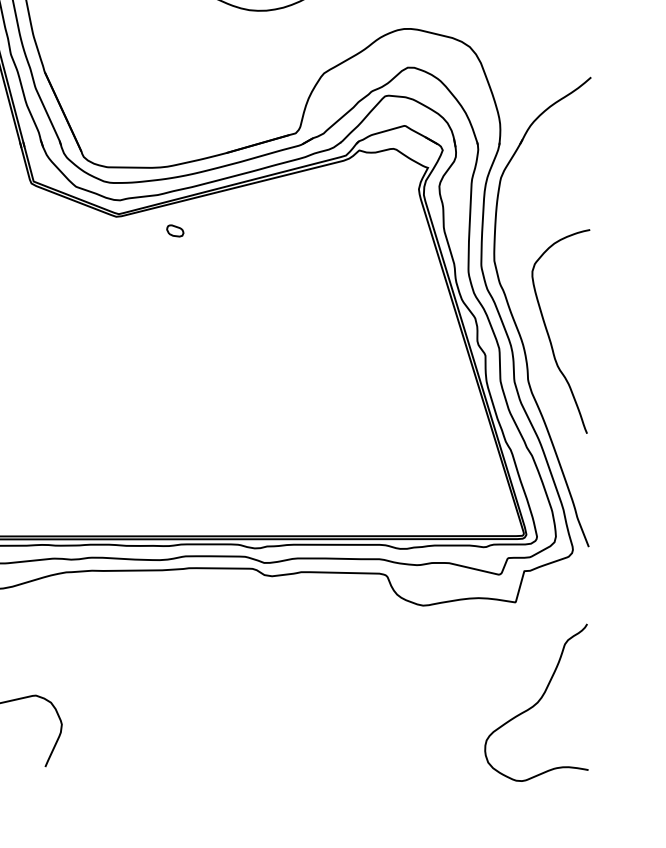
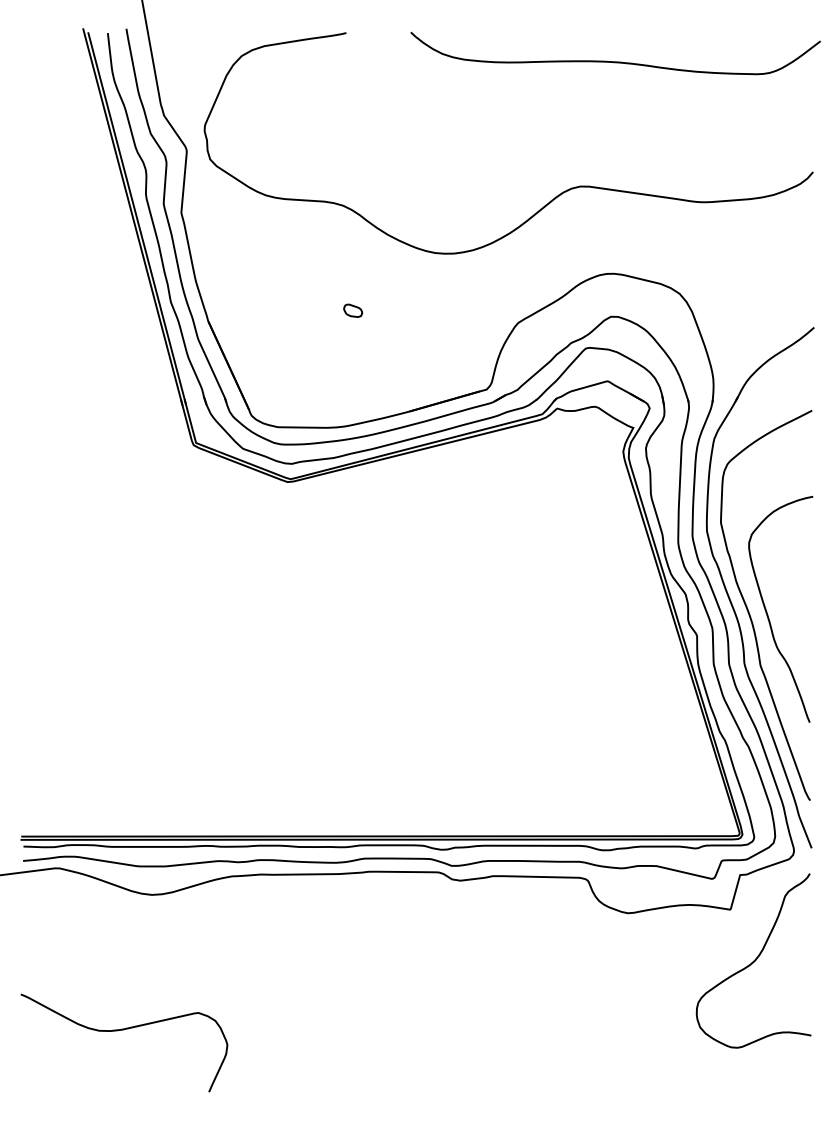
part: (175, 230) -> (353, 310), moved
curve: (532, 333) -> (749, 611), added
curve: (536, 702) -> (753, 960), moved

